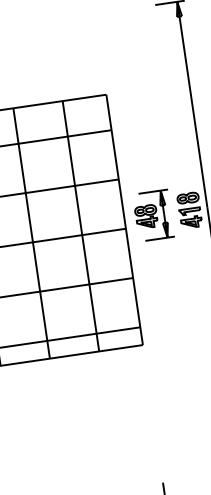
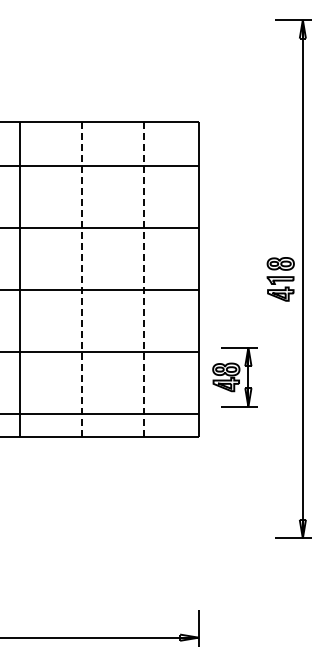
part: (153, 215) -> (234, 377), moved
line: (80, 225) -> (143, 278), solid -> dashed
line: (31, 232) -> (81, 278), solid -> dashed

